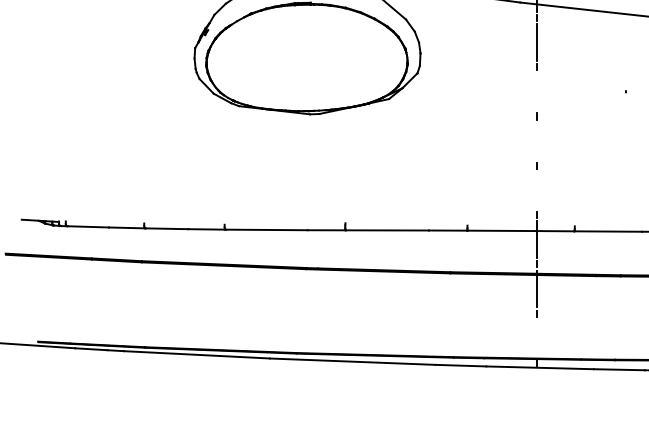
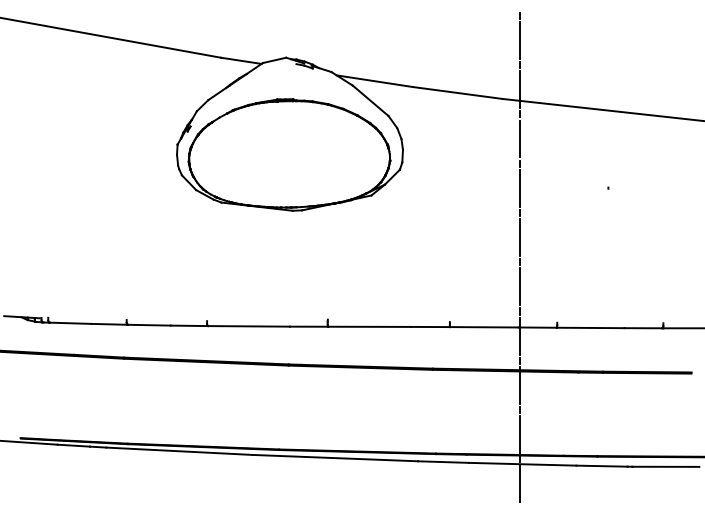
line: (537, 91) -> (519, 187), added
line: (537, 141) -> (519, 237), added
line: (537, 190) -> (519, 286), added
line: (537, 338) -> (519, 434), added
line: (537, 387) -> (519, 483), added

